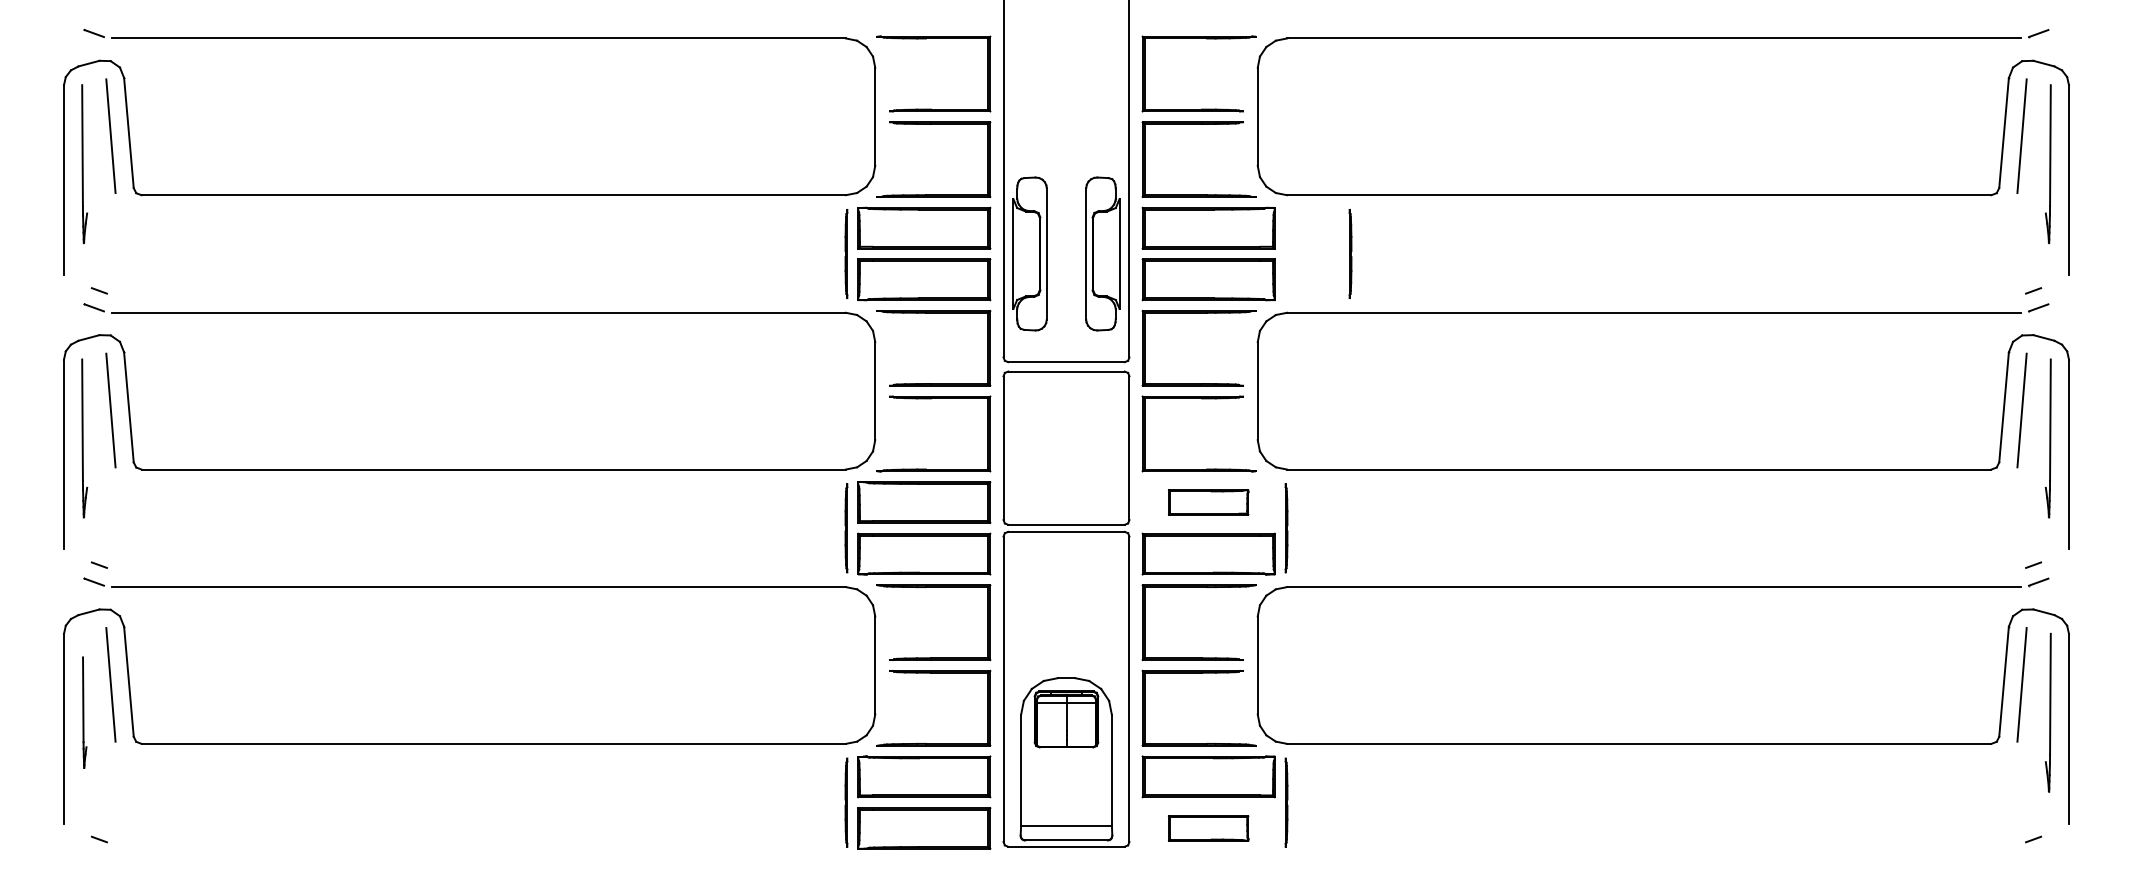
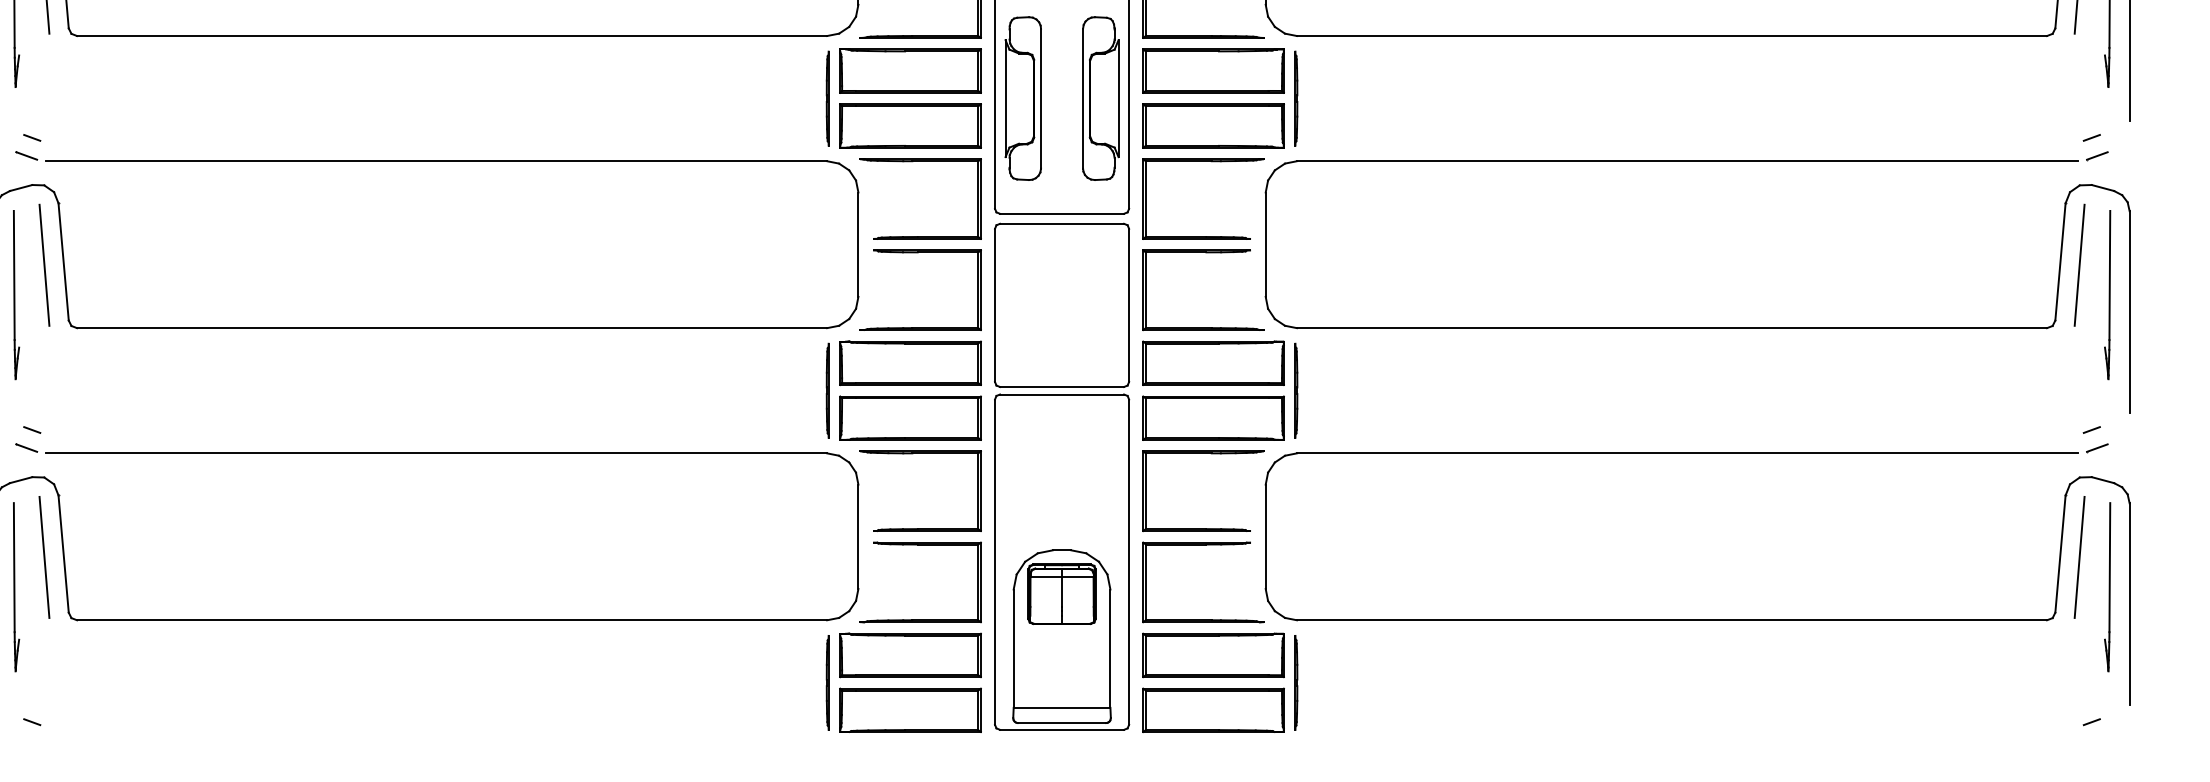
line: (1350, 253) -> (1296, 98), moved
part: (1208, 502) -> (1213, 363), size x1.67
part: (84, 712) -> (16, 586), size x1.43
part: (1208, 828) -> (1213, 710), size x1.67

